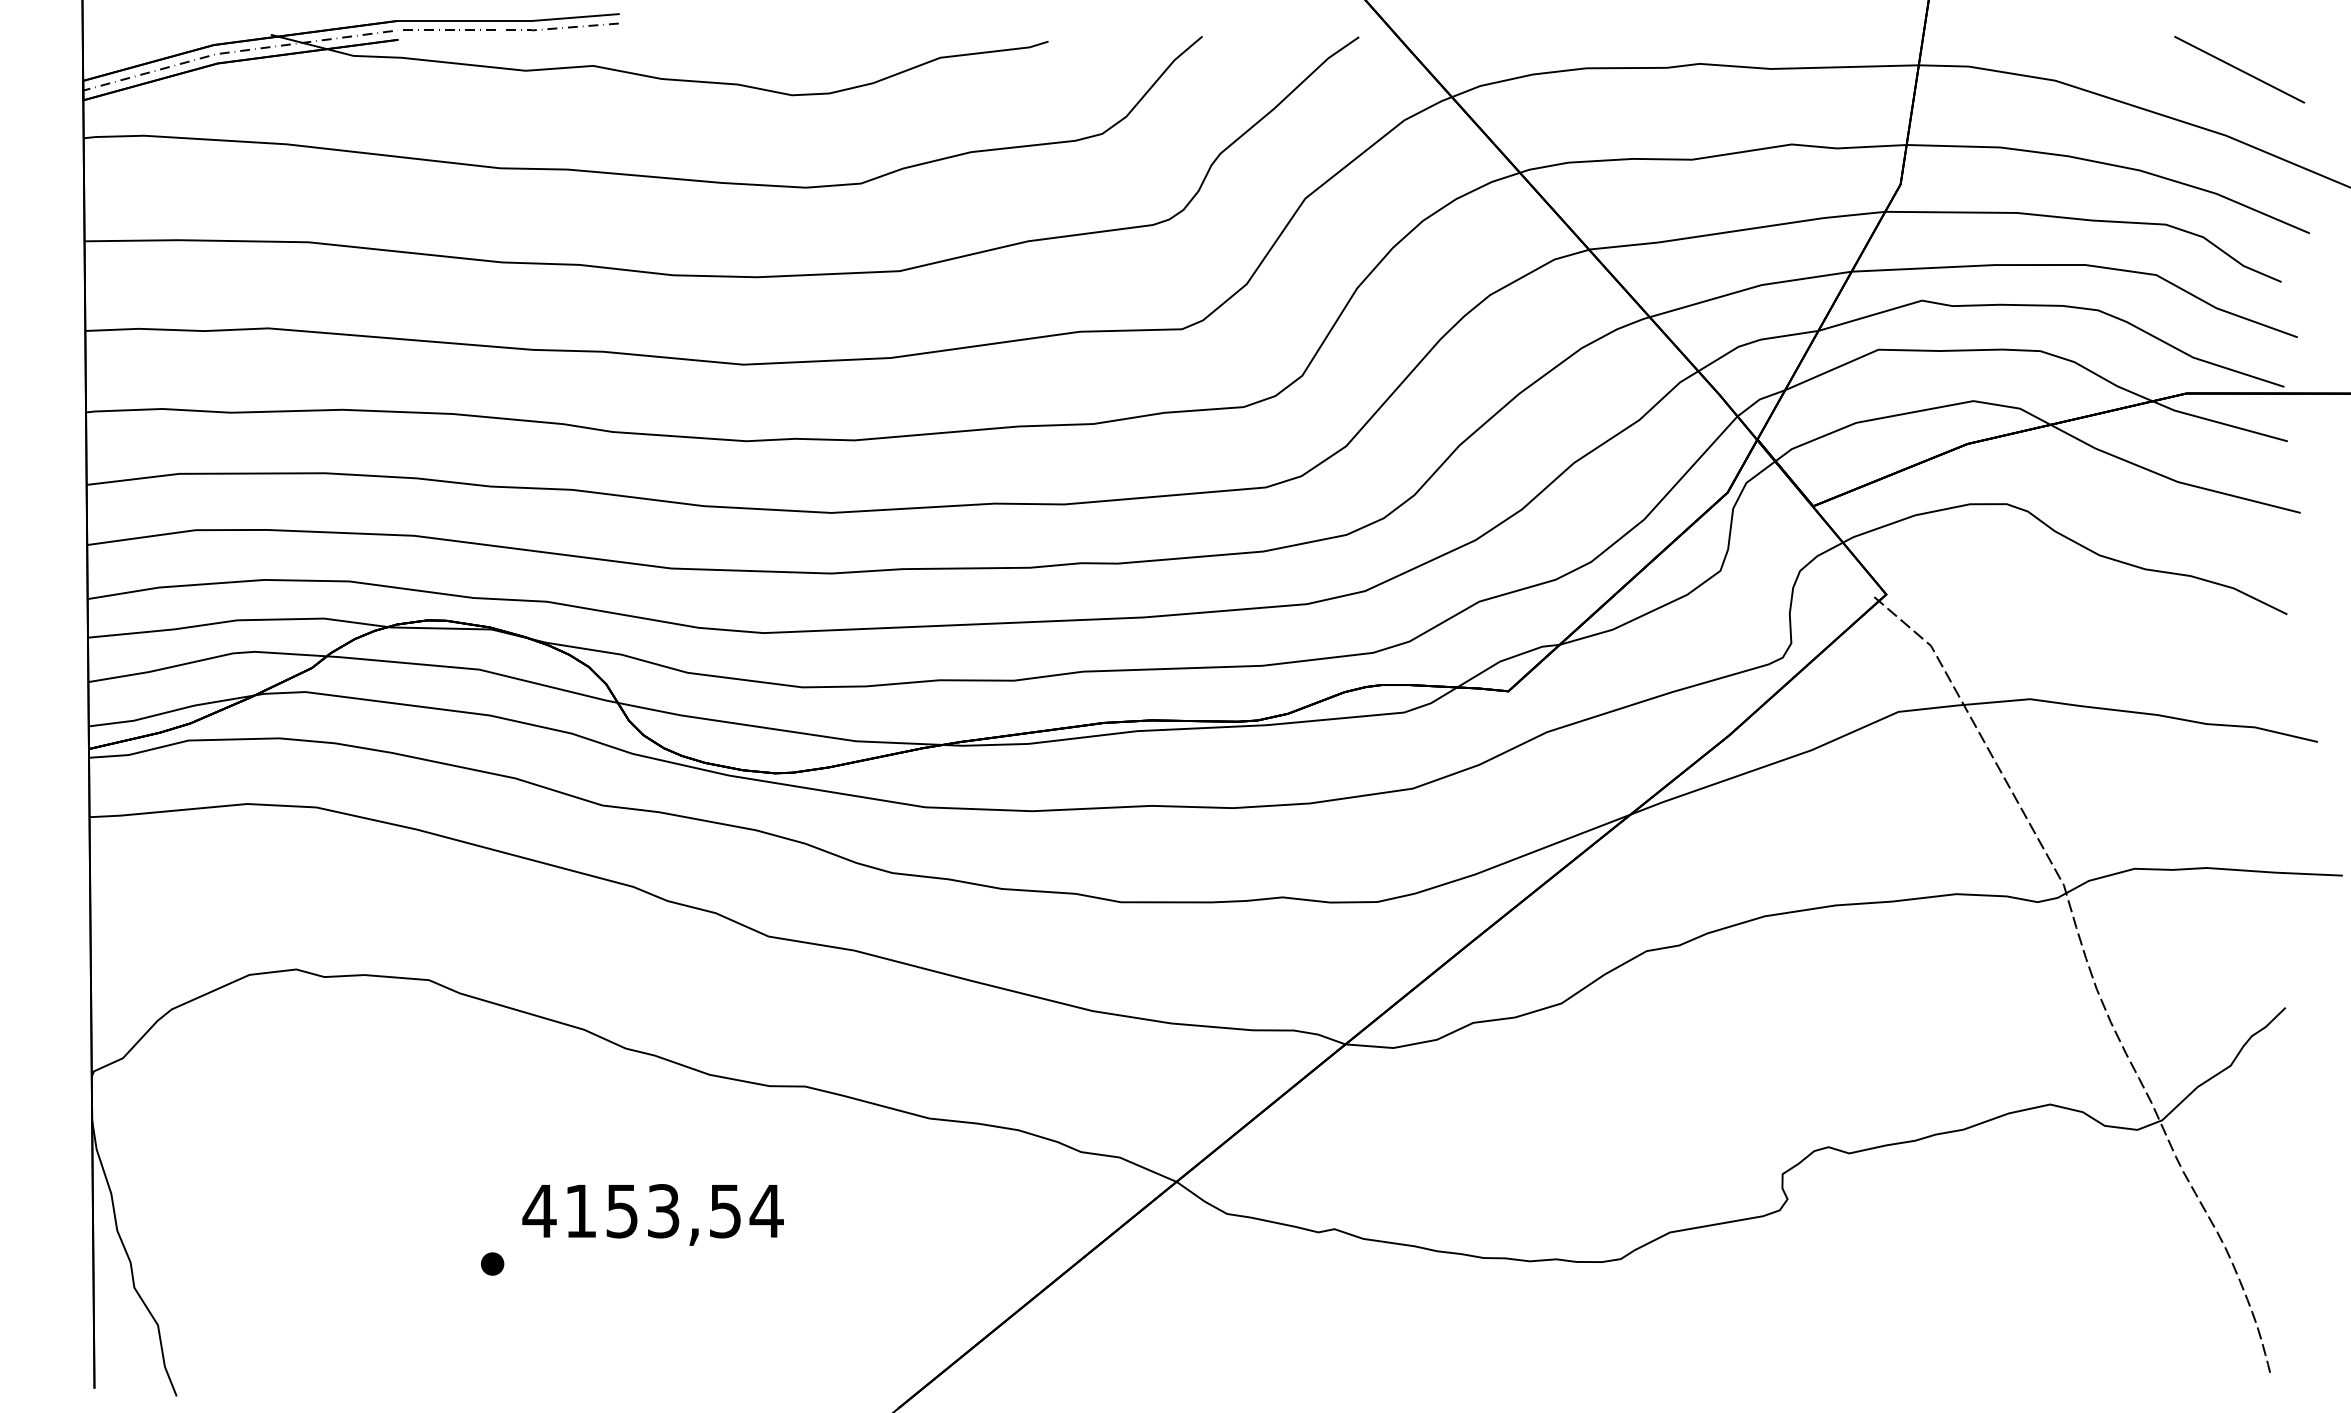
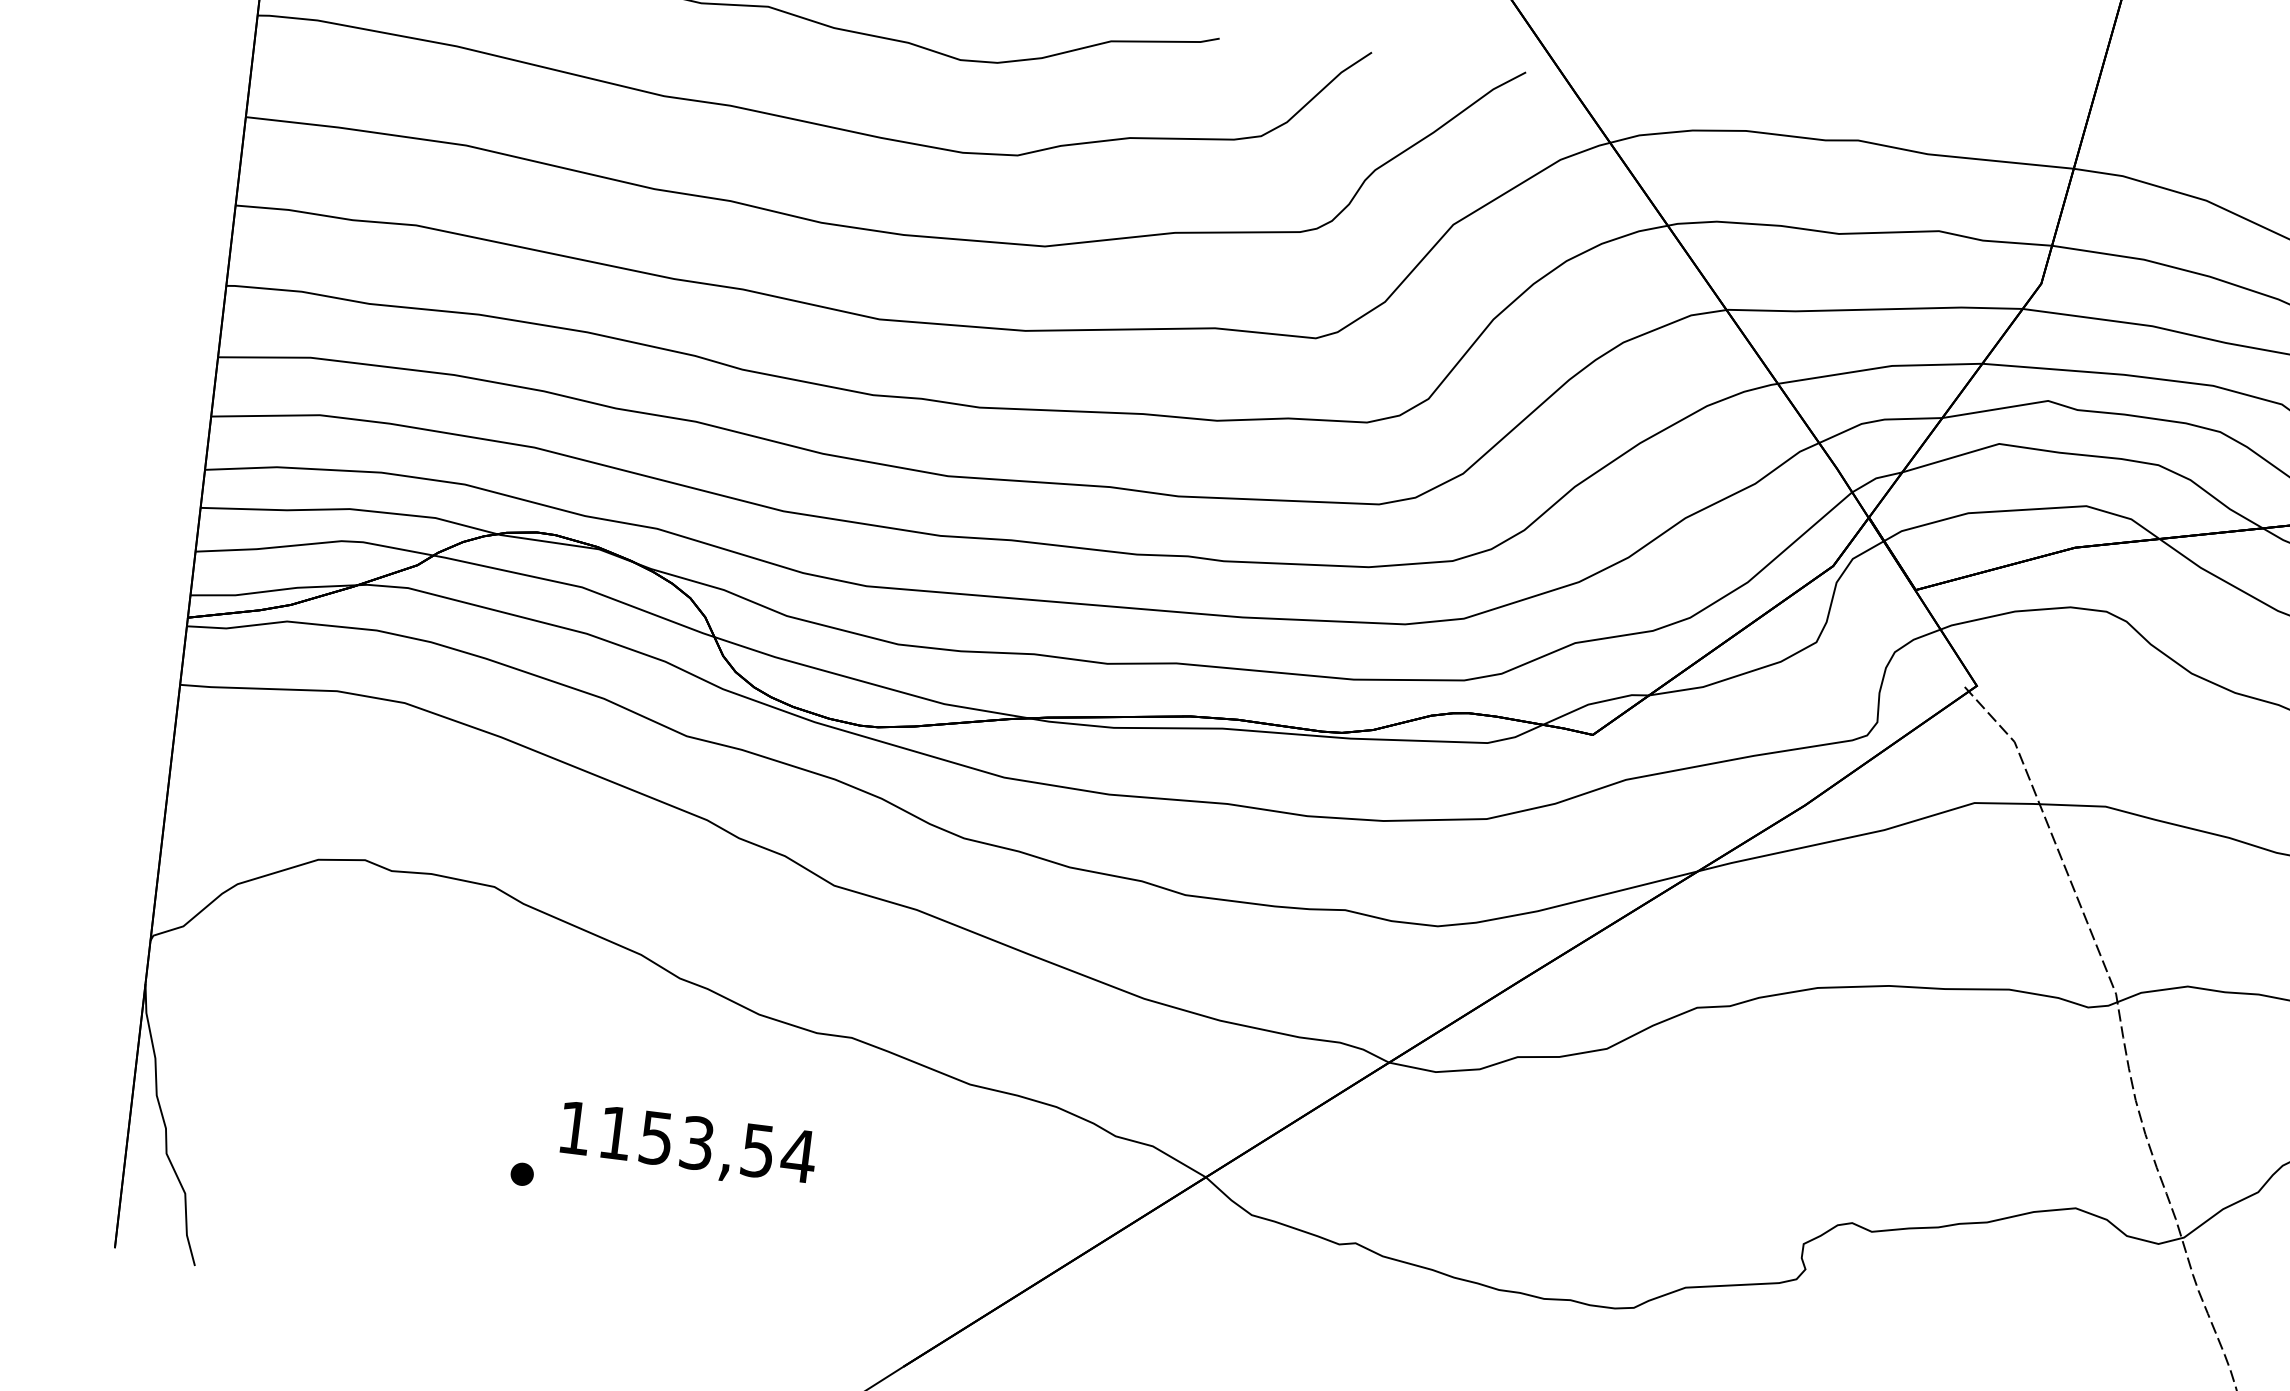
text: (539, 1211) -> (574, 1128), 4153,54 -> 1153,54

